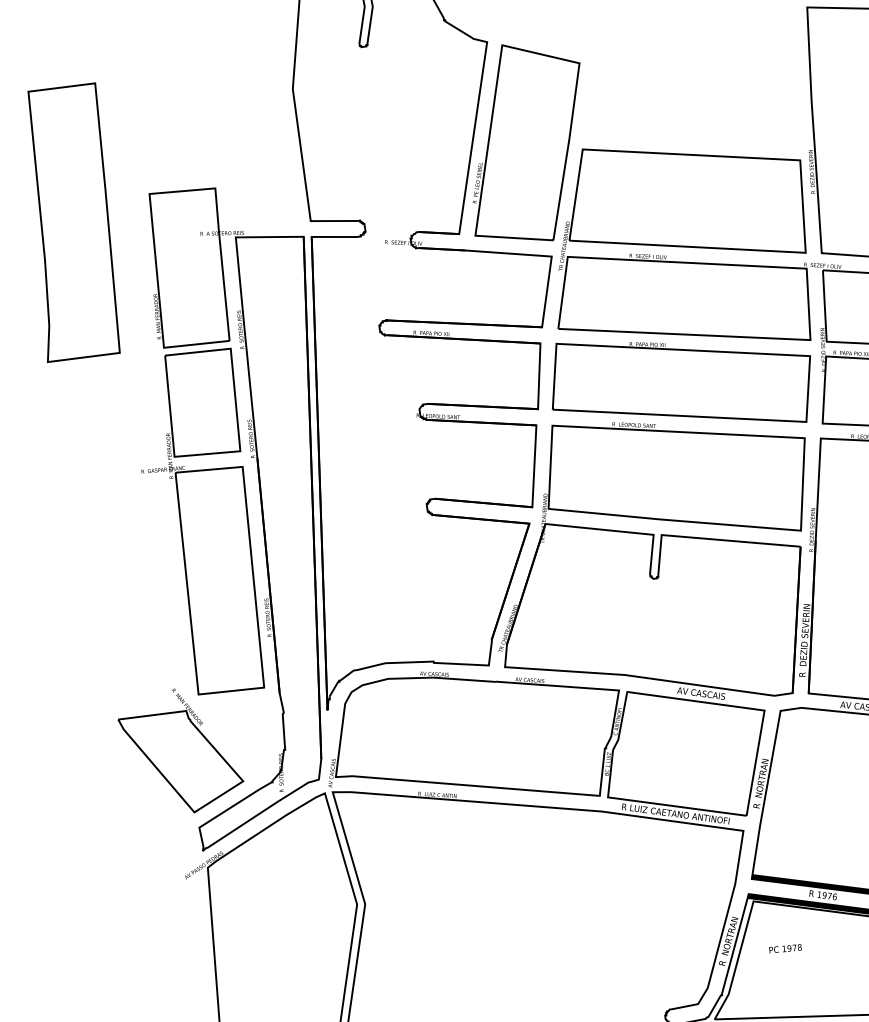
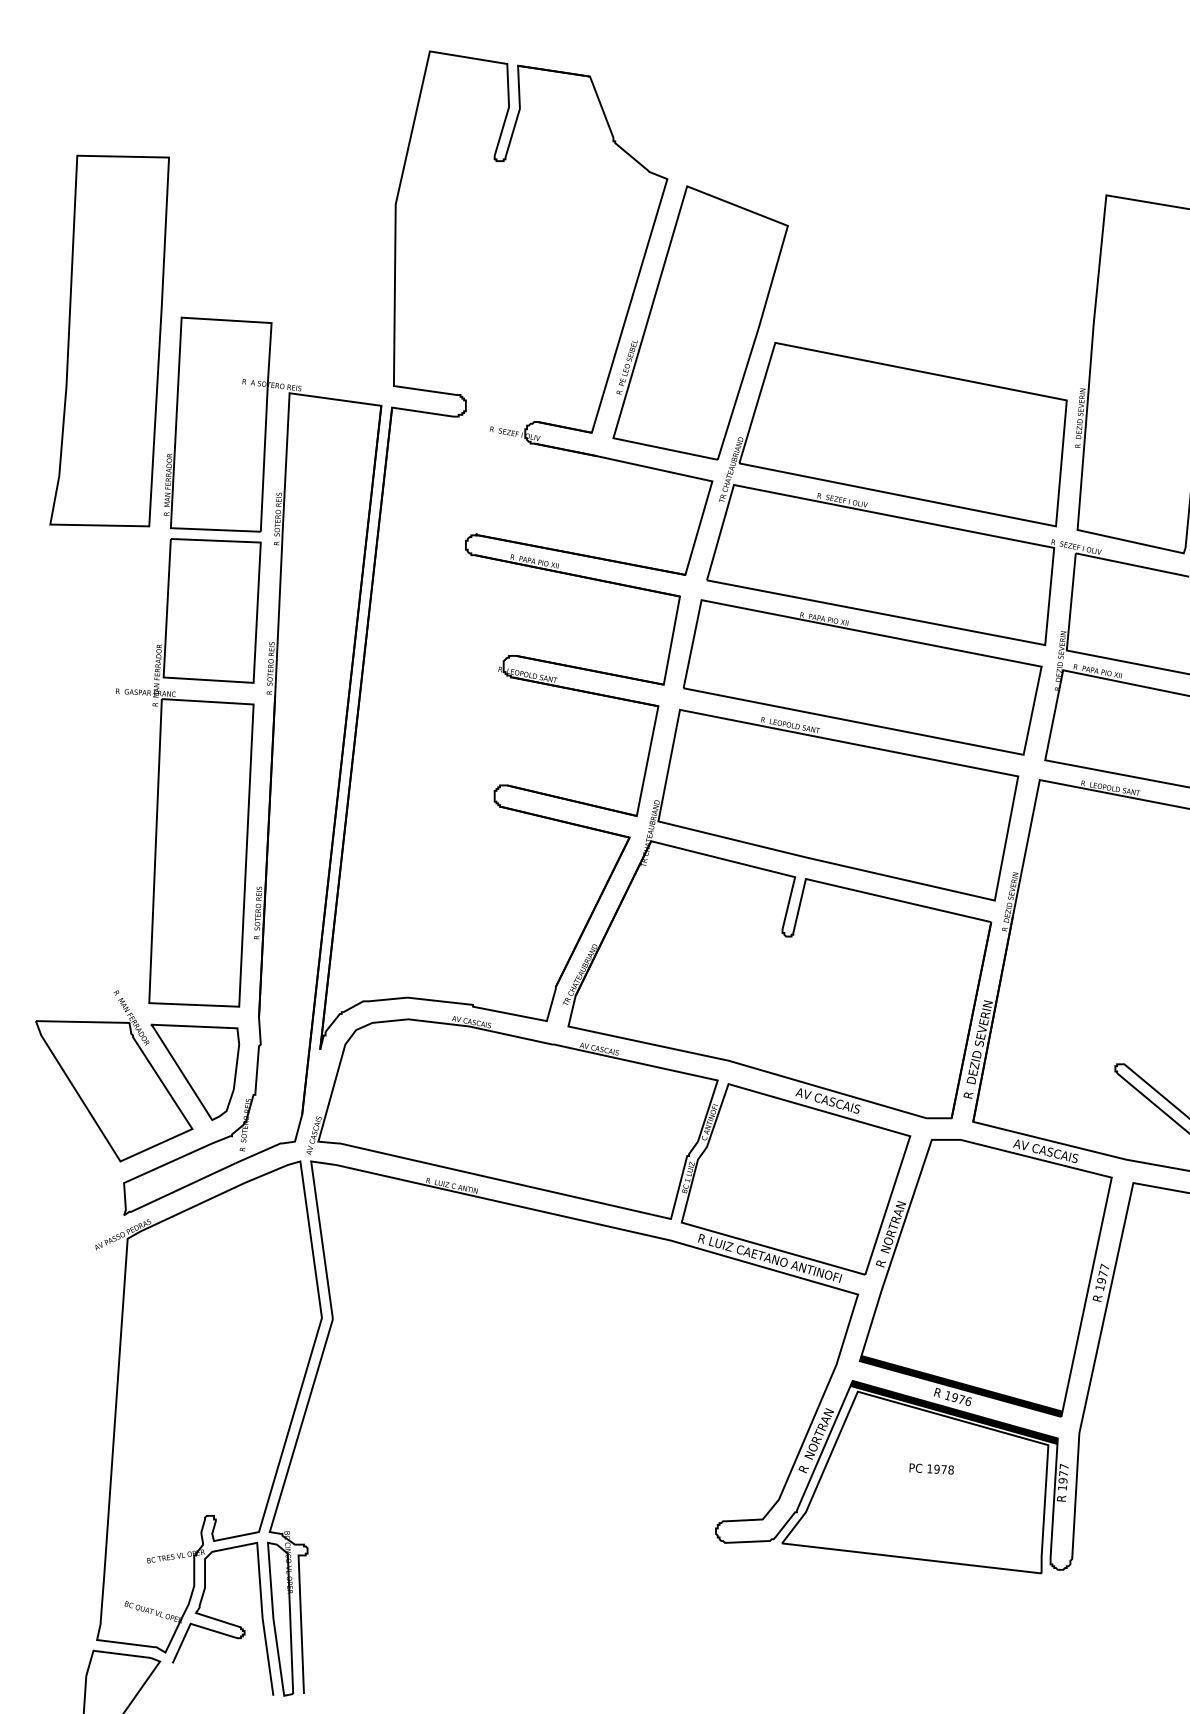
part: (71, 222) -> (109, 340), moved
part: (239, 739) -> (195, 1071), added
text: (785, 948) -> (931, 1468), moved

